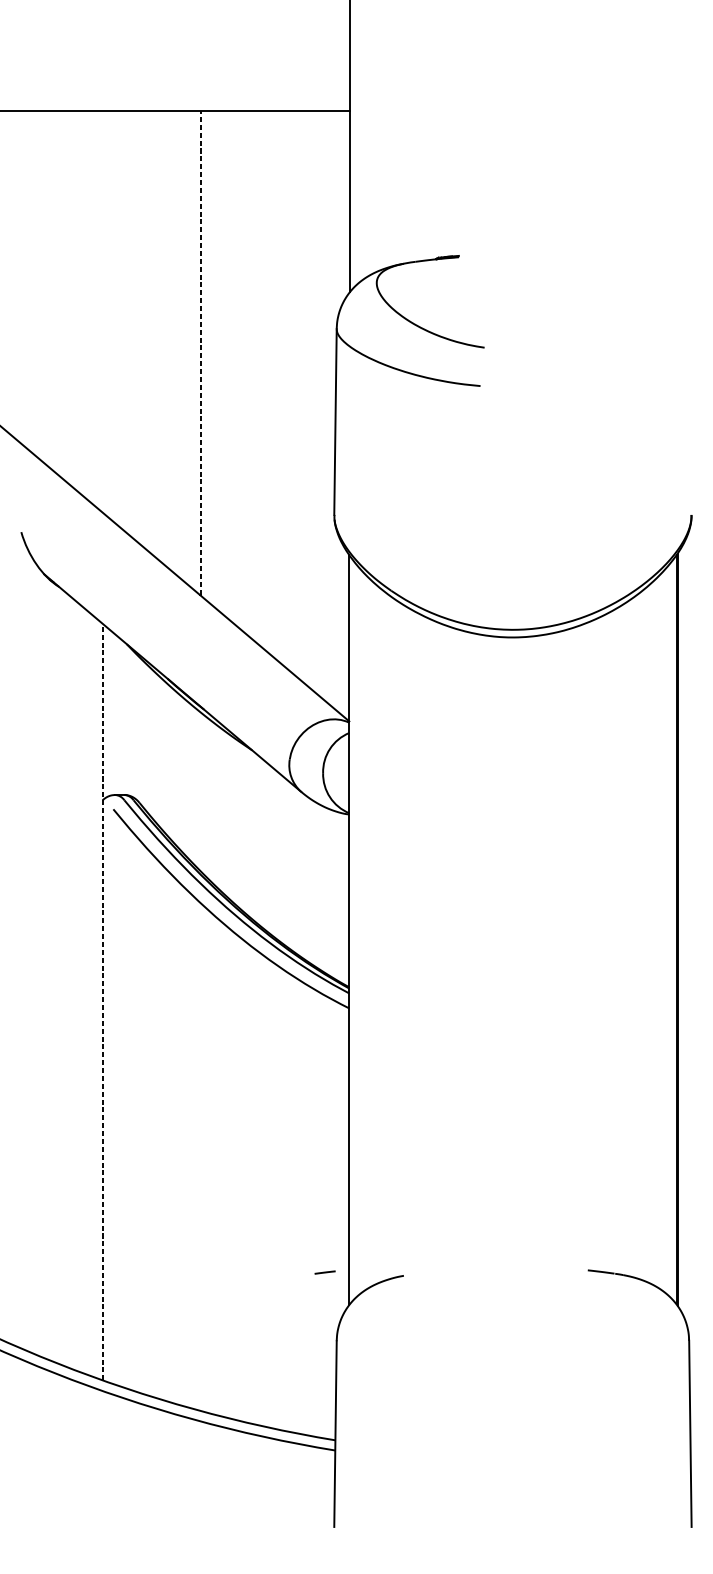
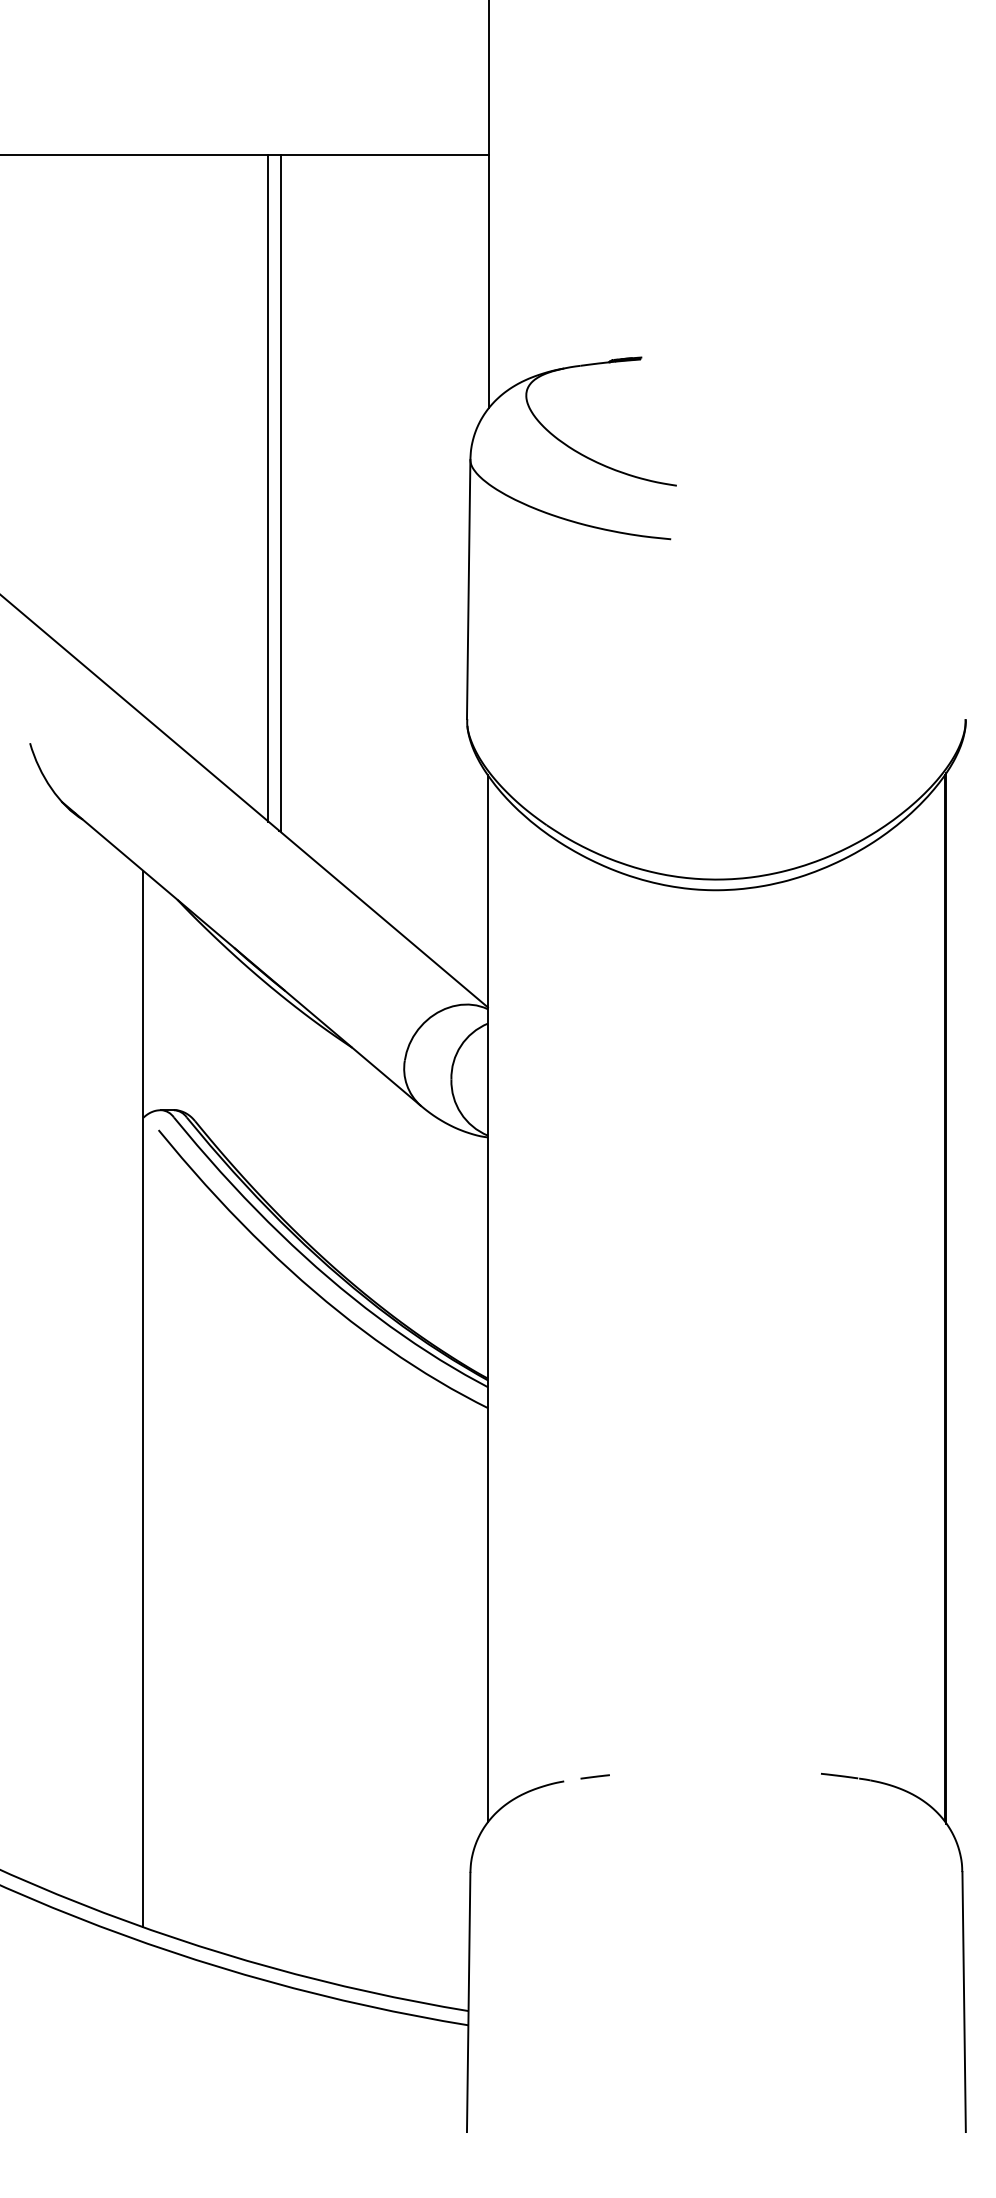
line: (192, 348) -> (268, 487), added
line: (201, 352) -> (281, 492), dashed -> solid
line: (102, 1001) -> (143, 1398), dashed -> solid
line: (324, 1272) -> (594, 1776), moved

